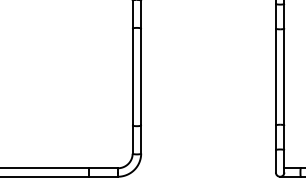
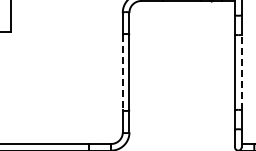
line: (132, 77) -> (122, 72), solid -> dashed
line: (284, 77) -> (241, 72), solid -> dashed

